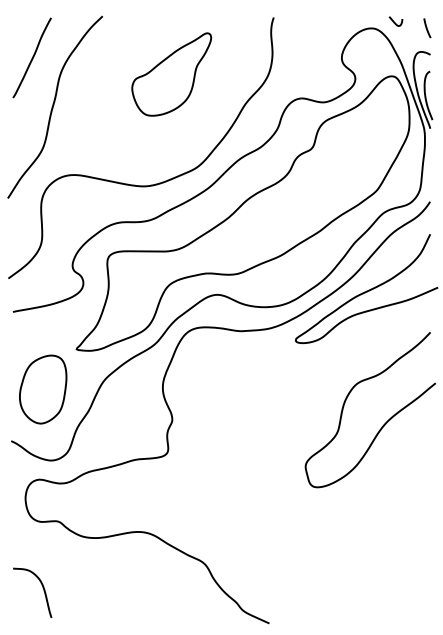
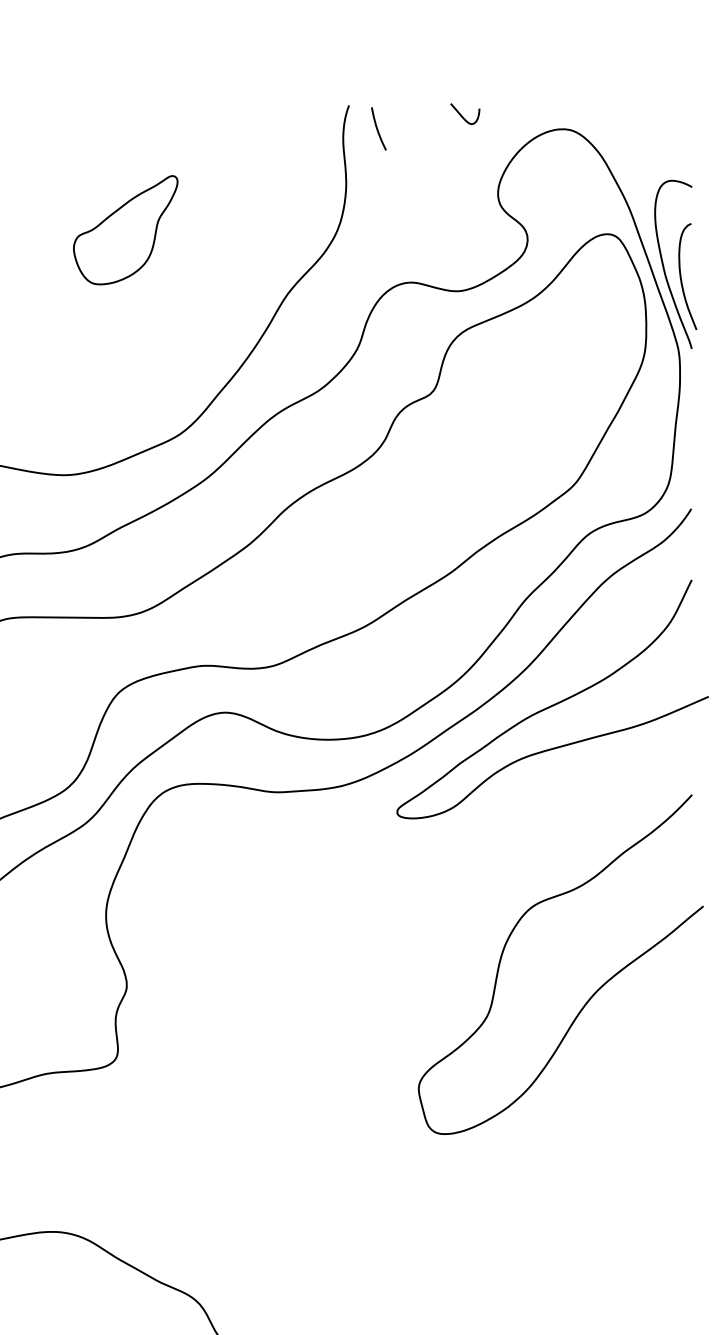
curve: (394, 21) -> (462, 114), moved
line: (427, 28) -> (379, 129), moved
part: (171, 74) -> (125, 230), size x0.6

